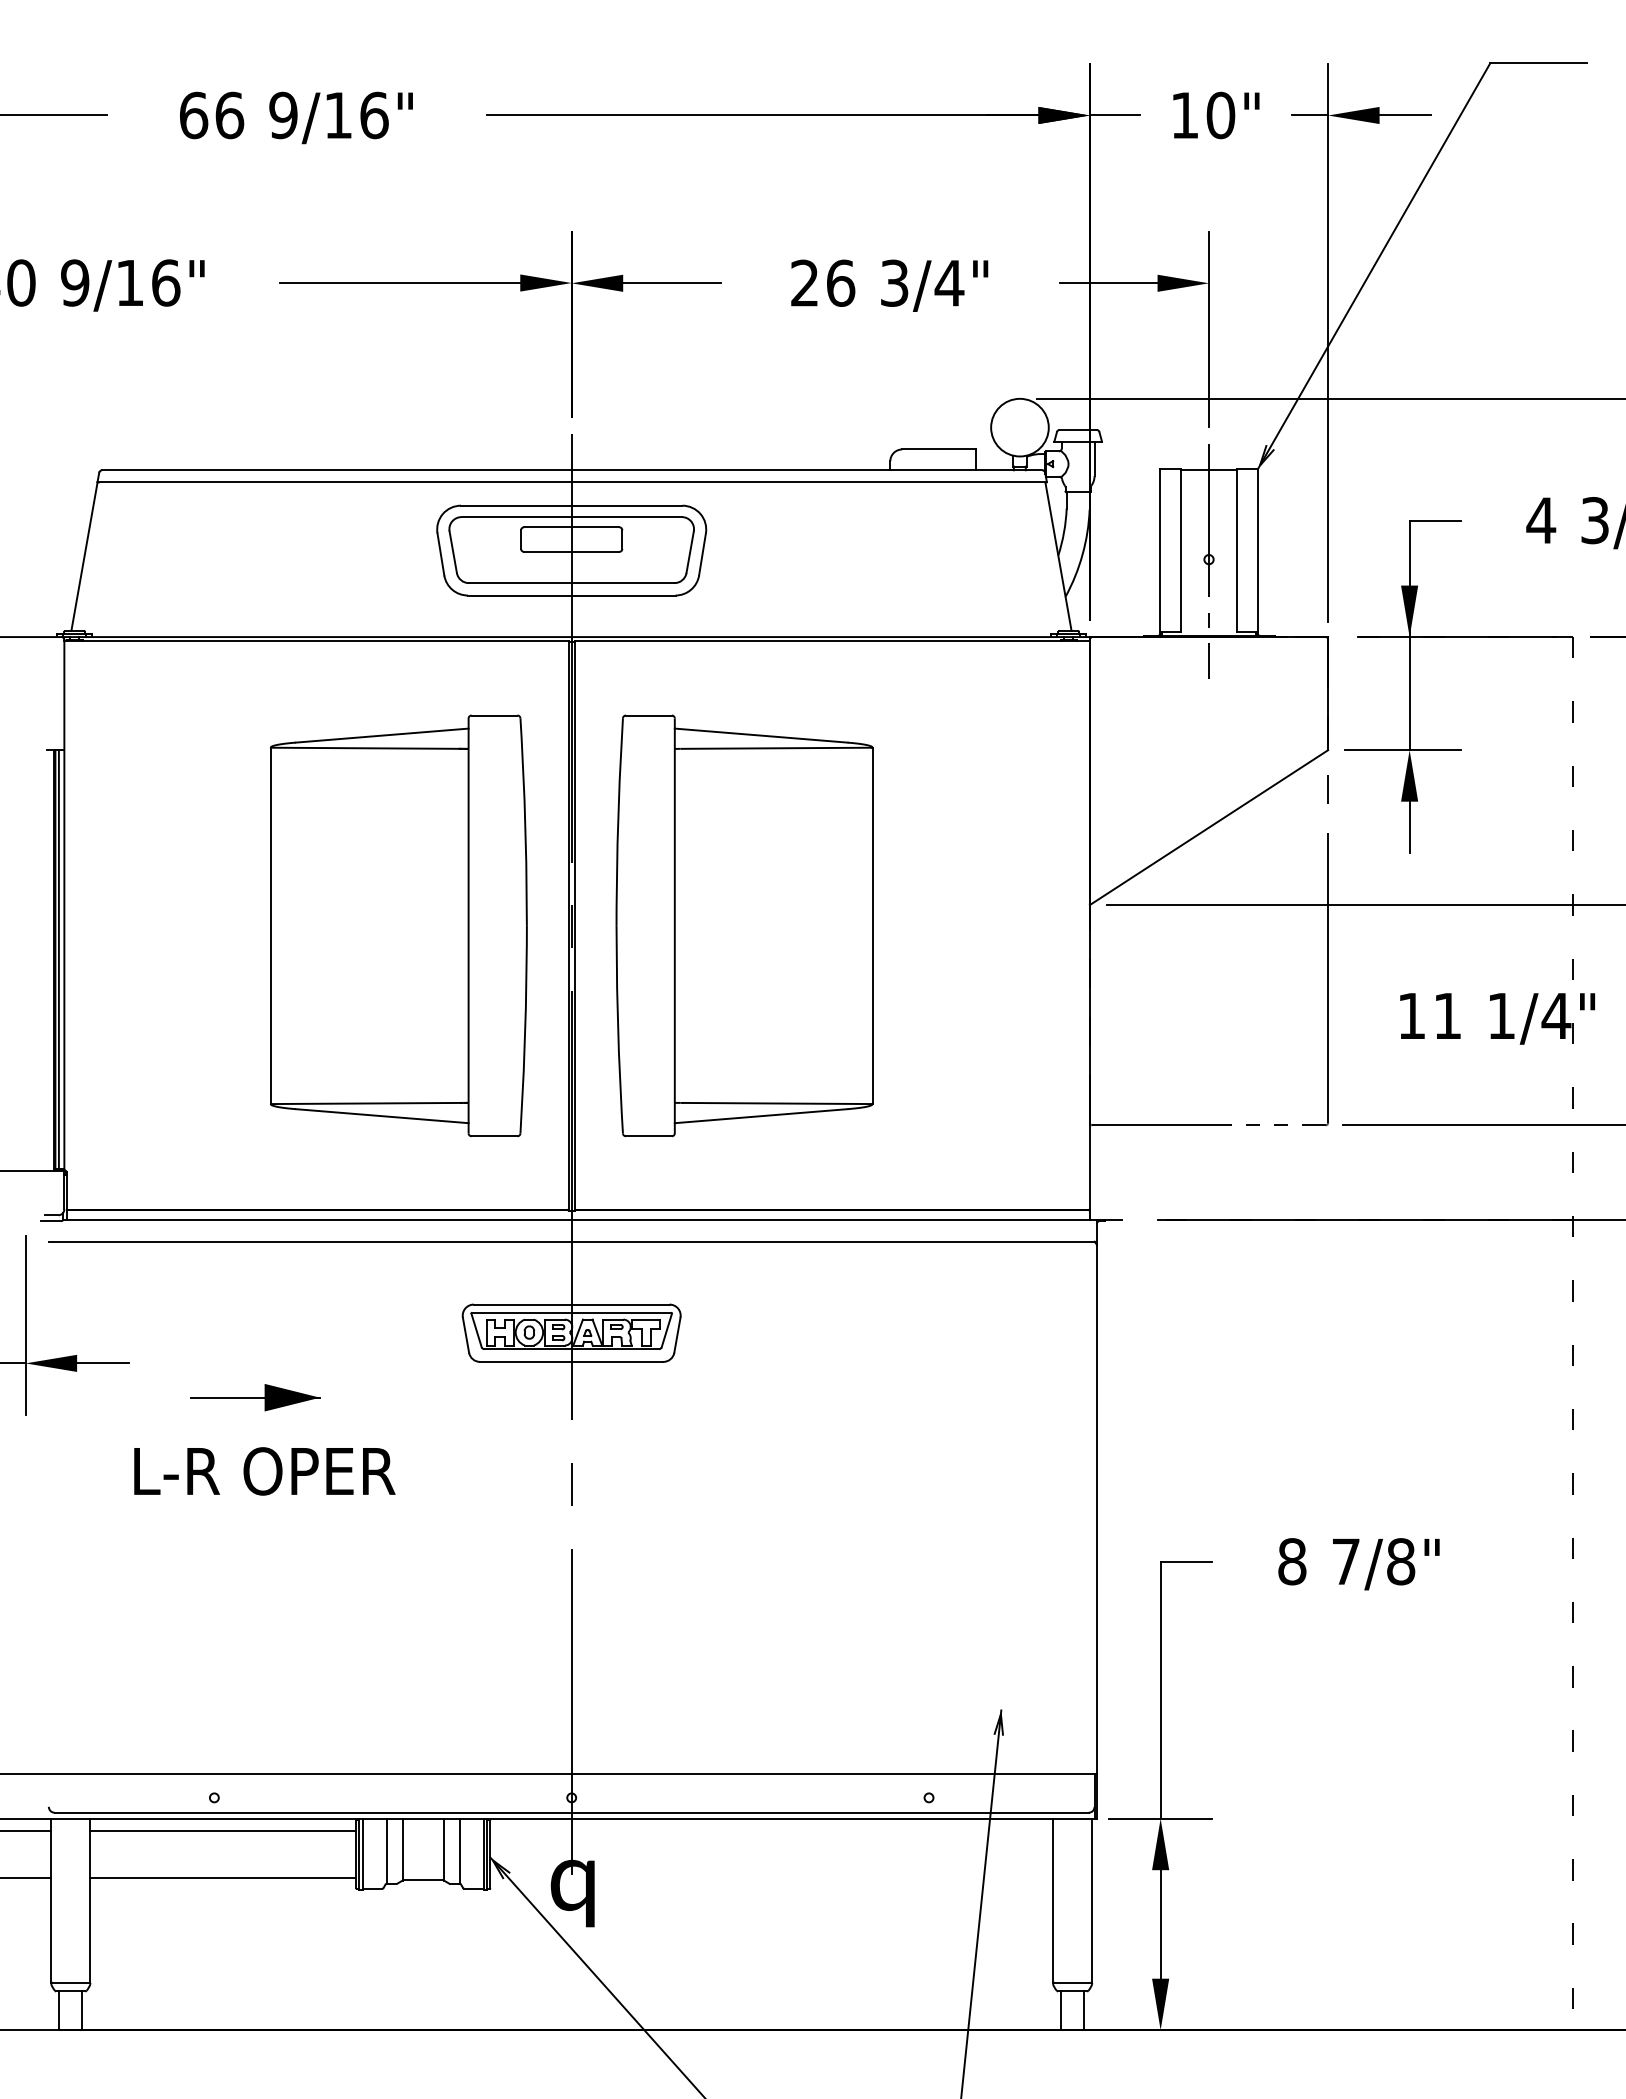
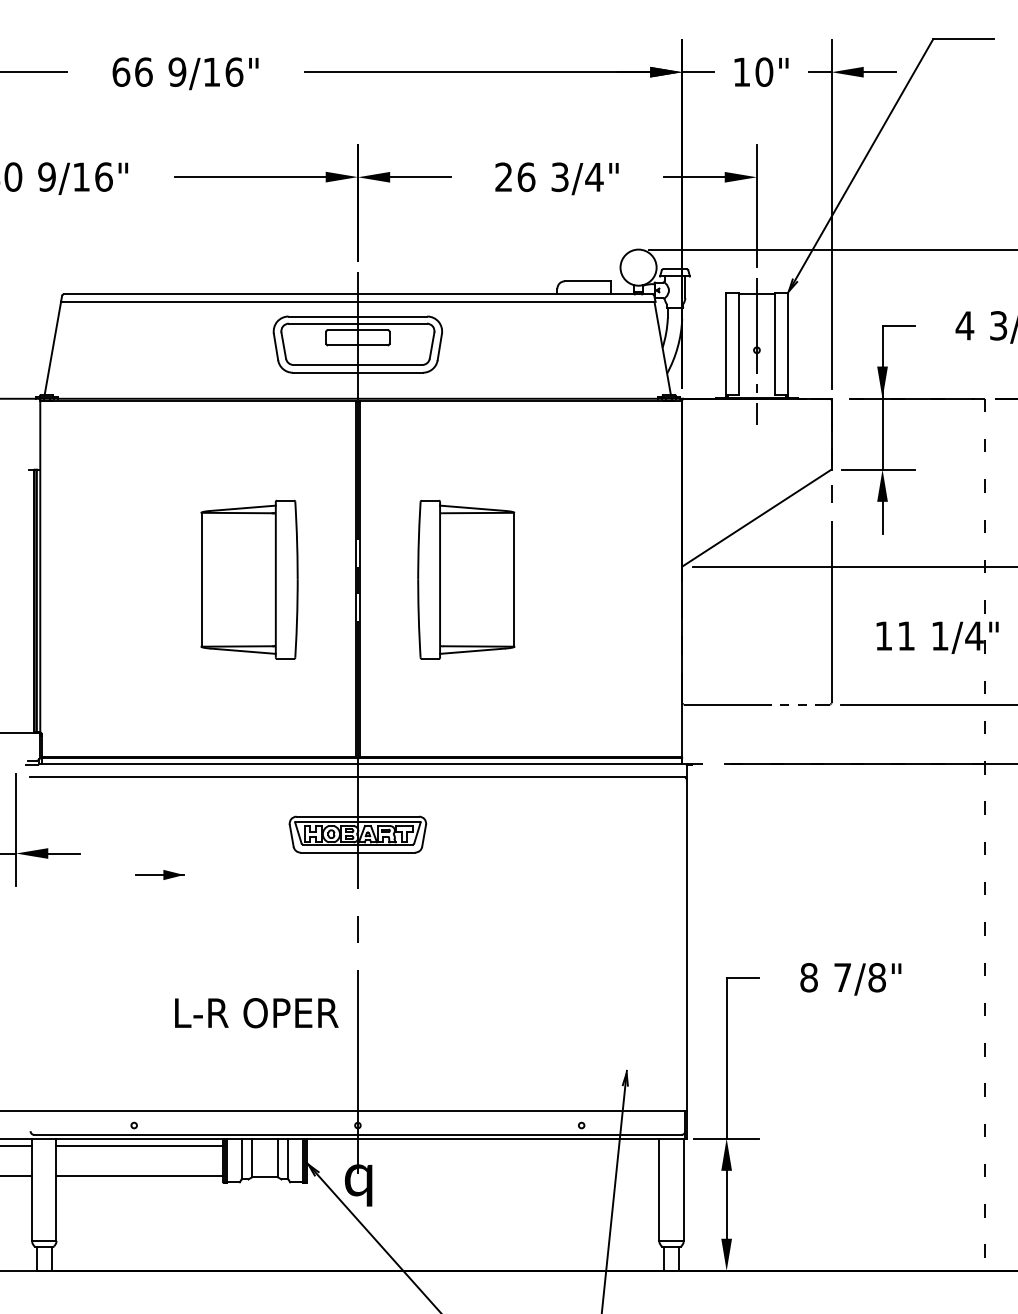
part: (398, 925) -> (249, 579), size x0.6
part: (745, 925) -> (466, 579), size x0.6
part: (254, 1396) -> (159, 874), size x0.6
text: (264, 1471) -> (256, 1013), moved

